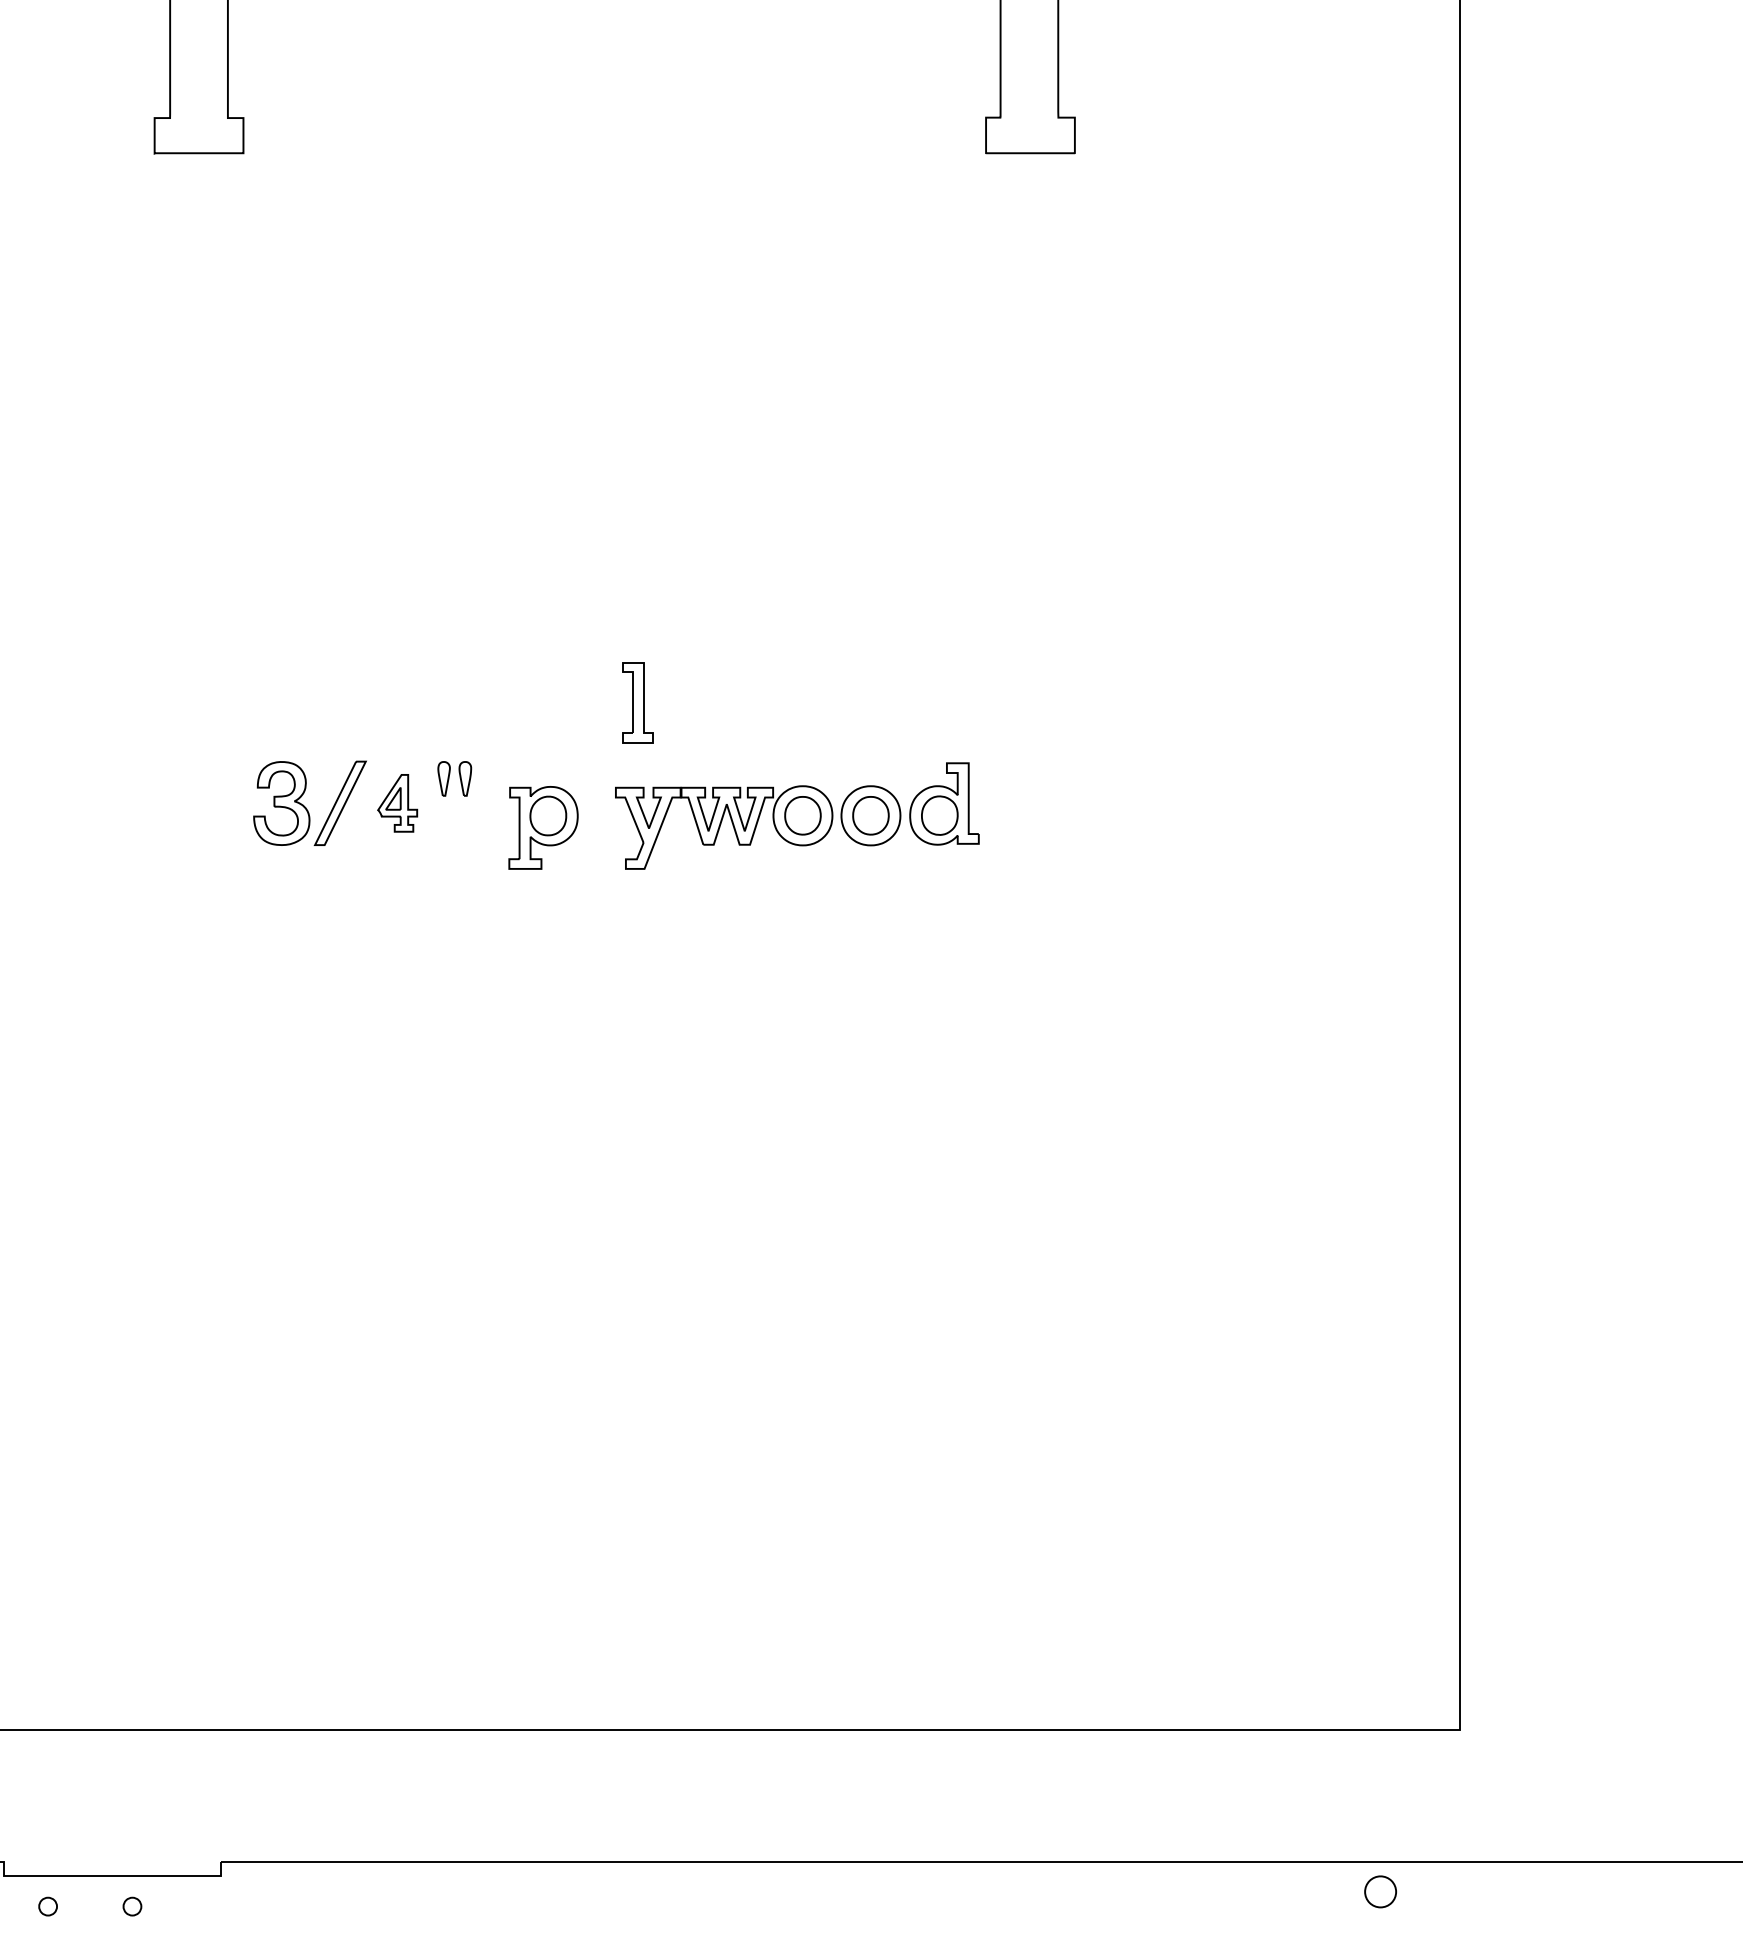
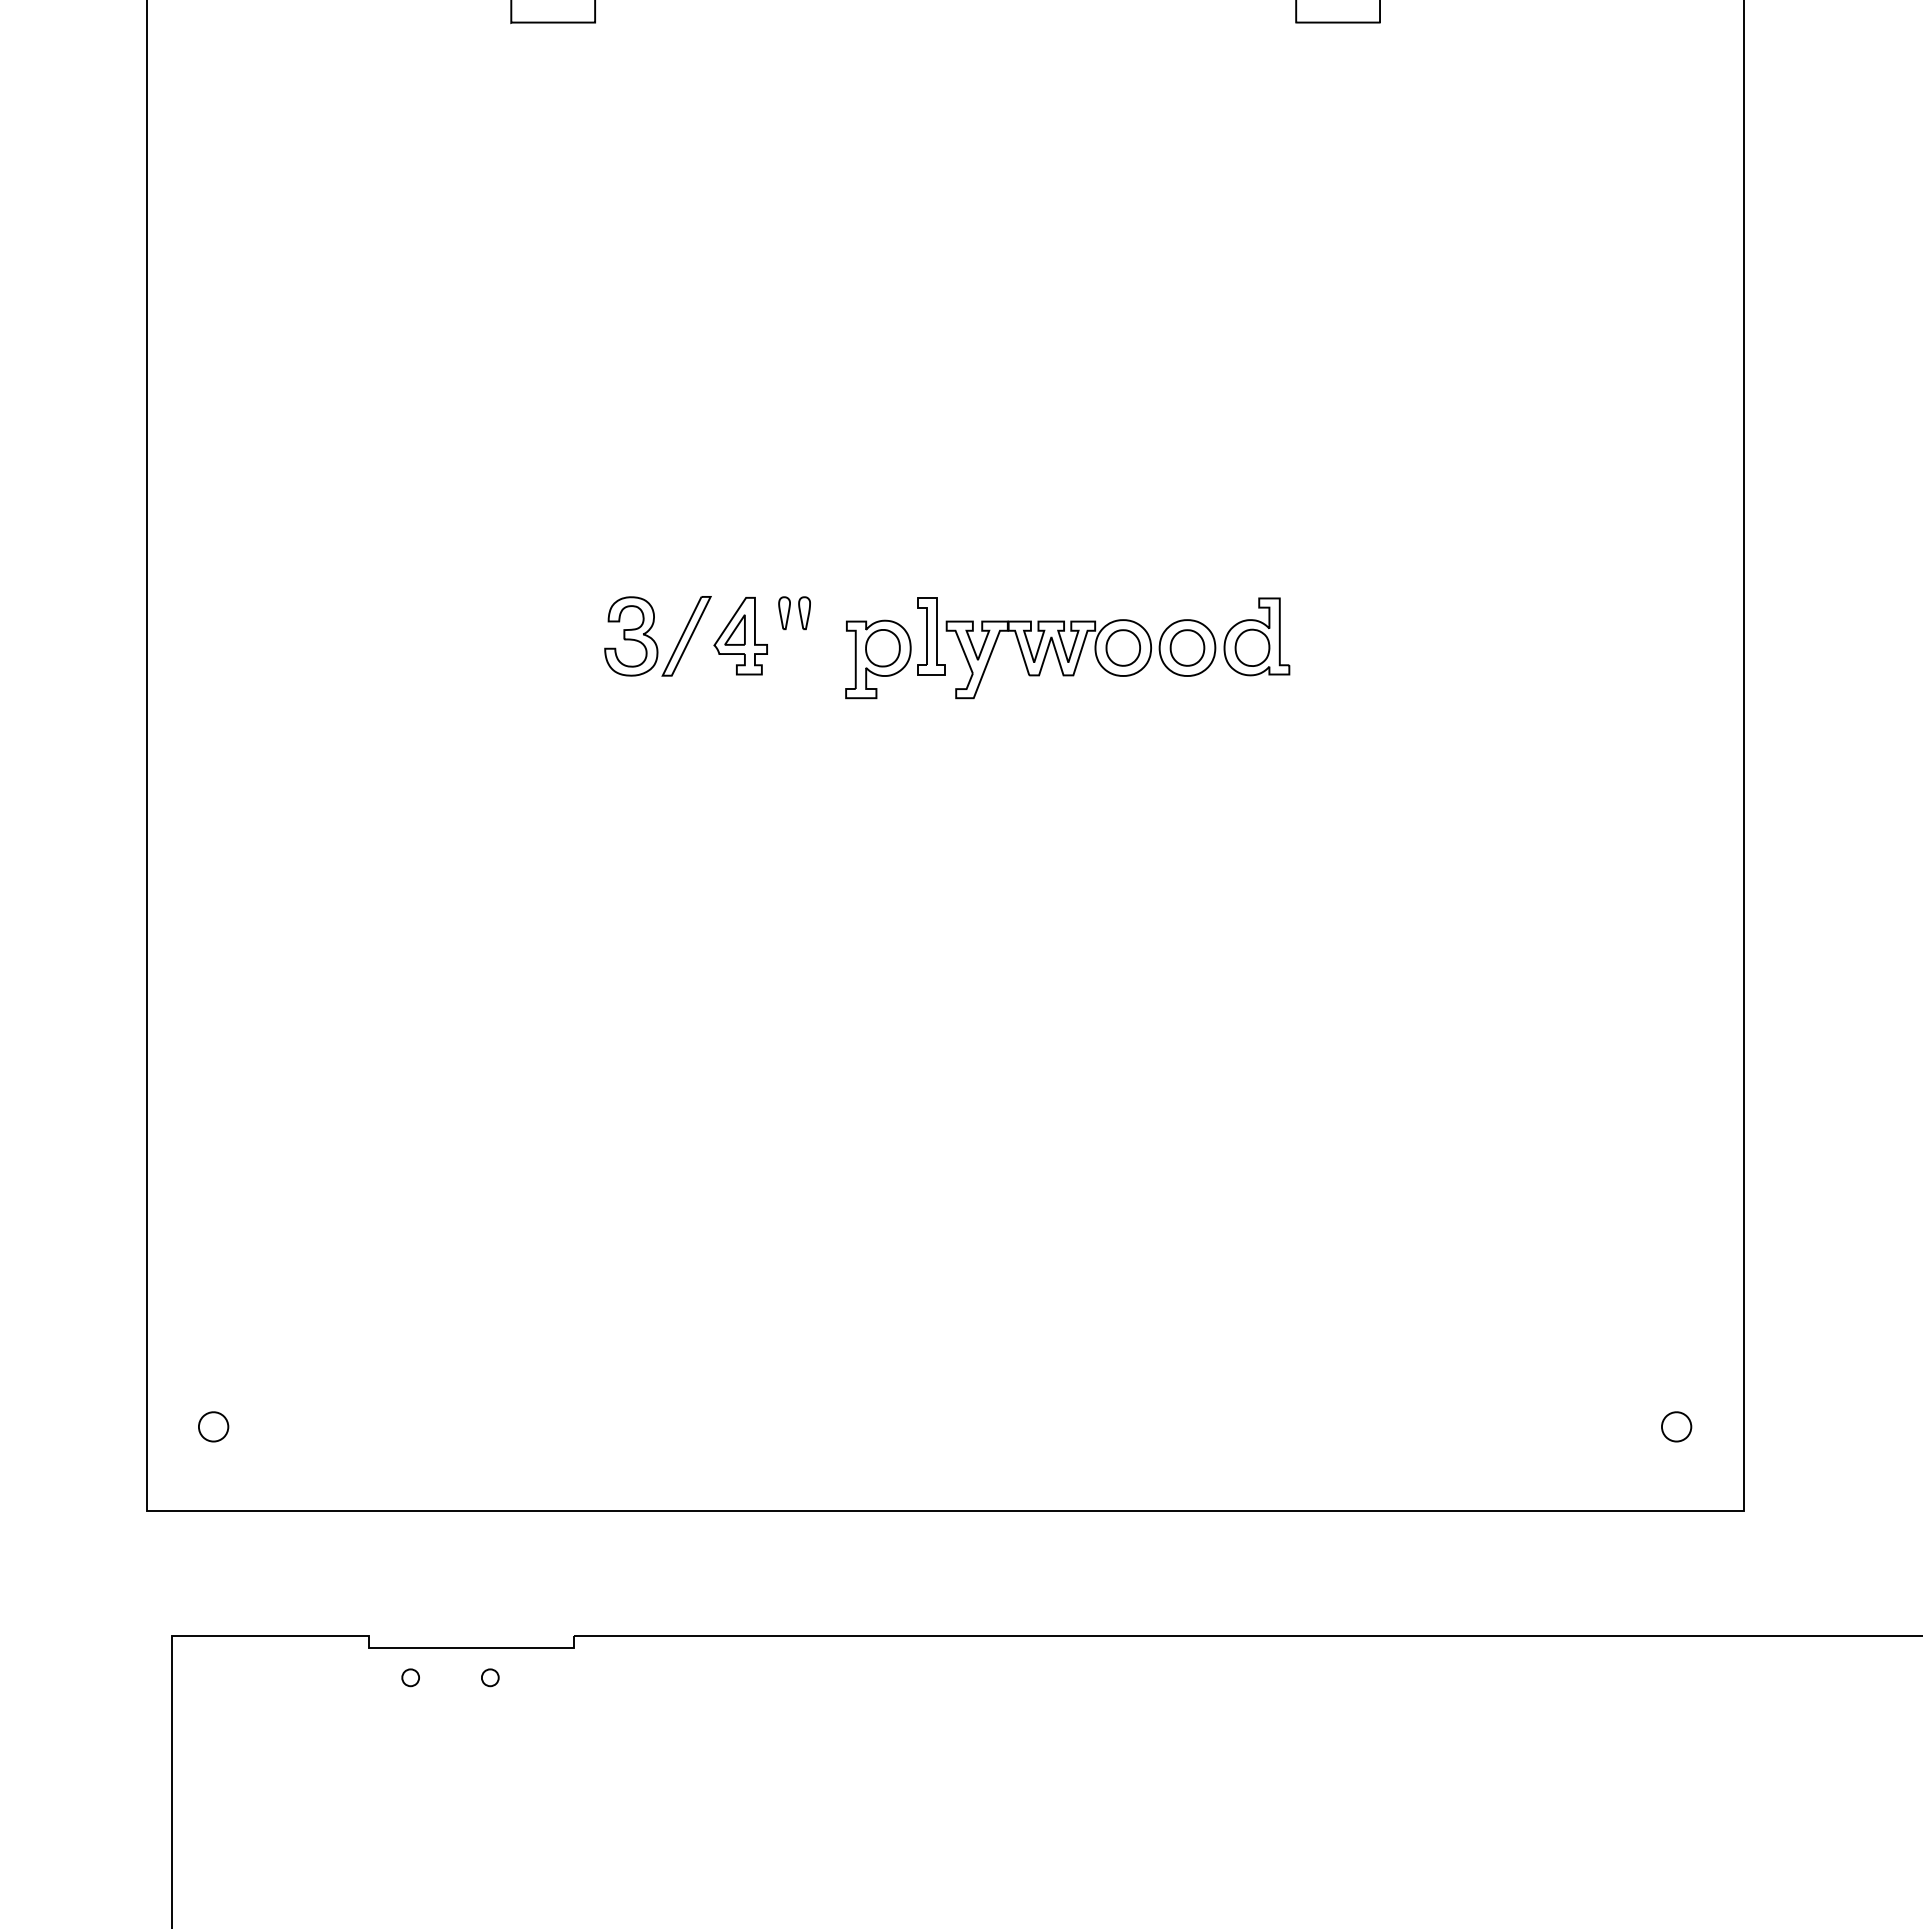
part: (637, 702) -> (931, 636), moved
part: (397, 803) -> (740, 636), size x1.43
part: (1380, 1891) -> (1676, 1426), moved

